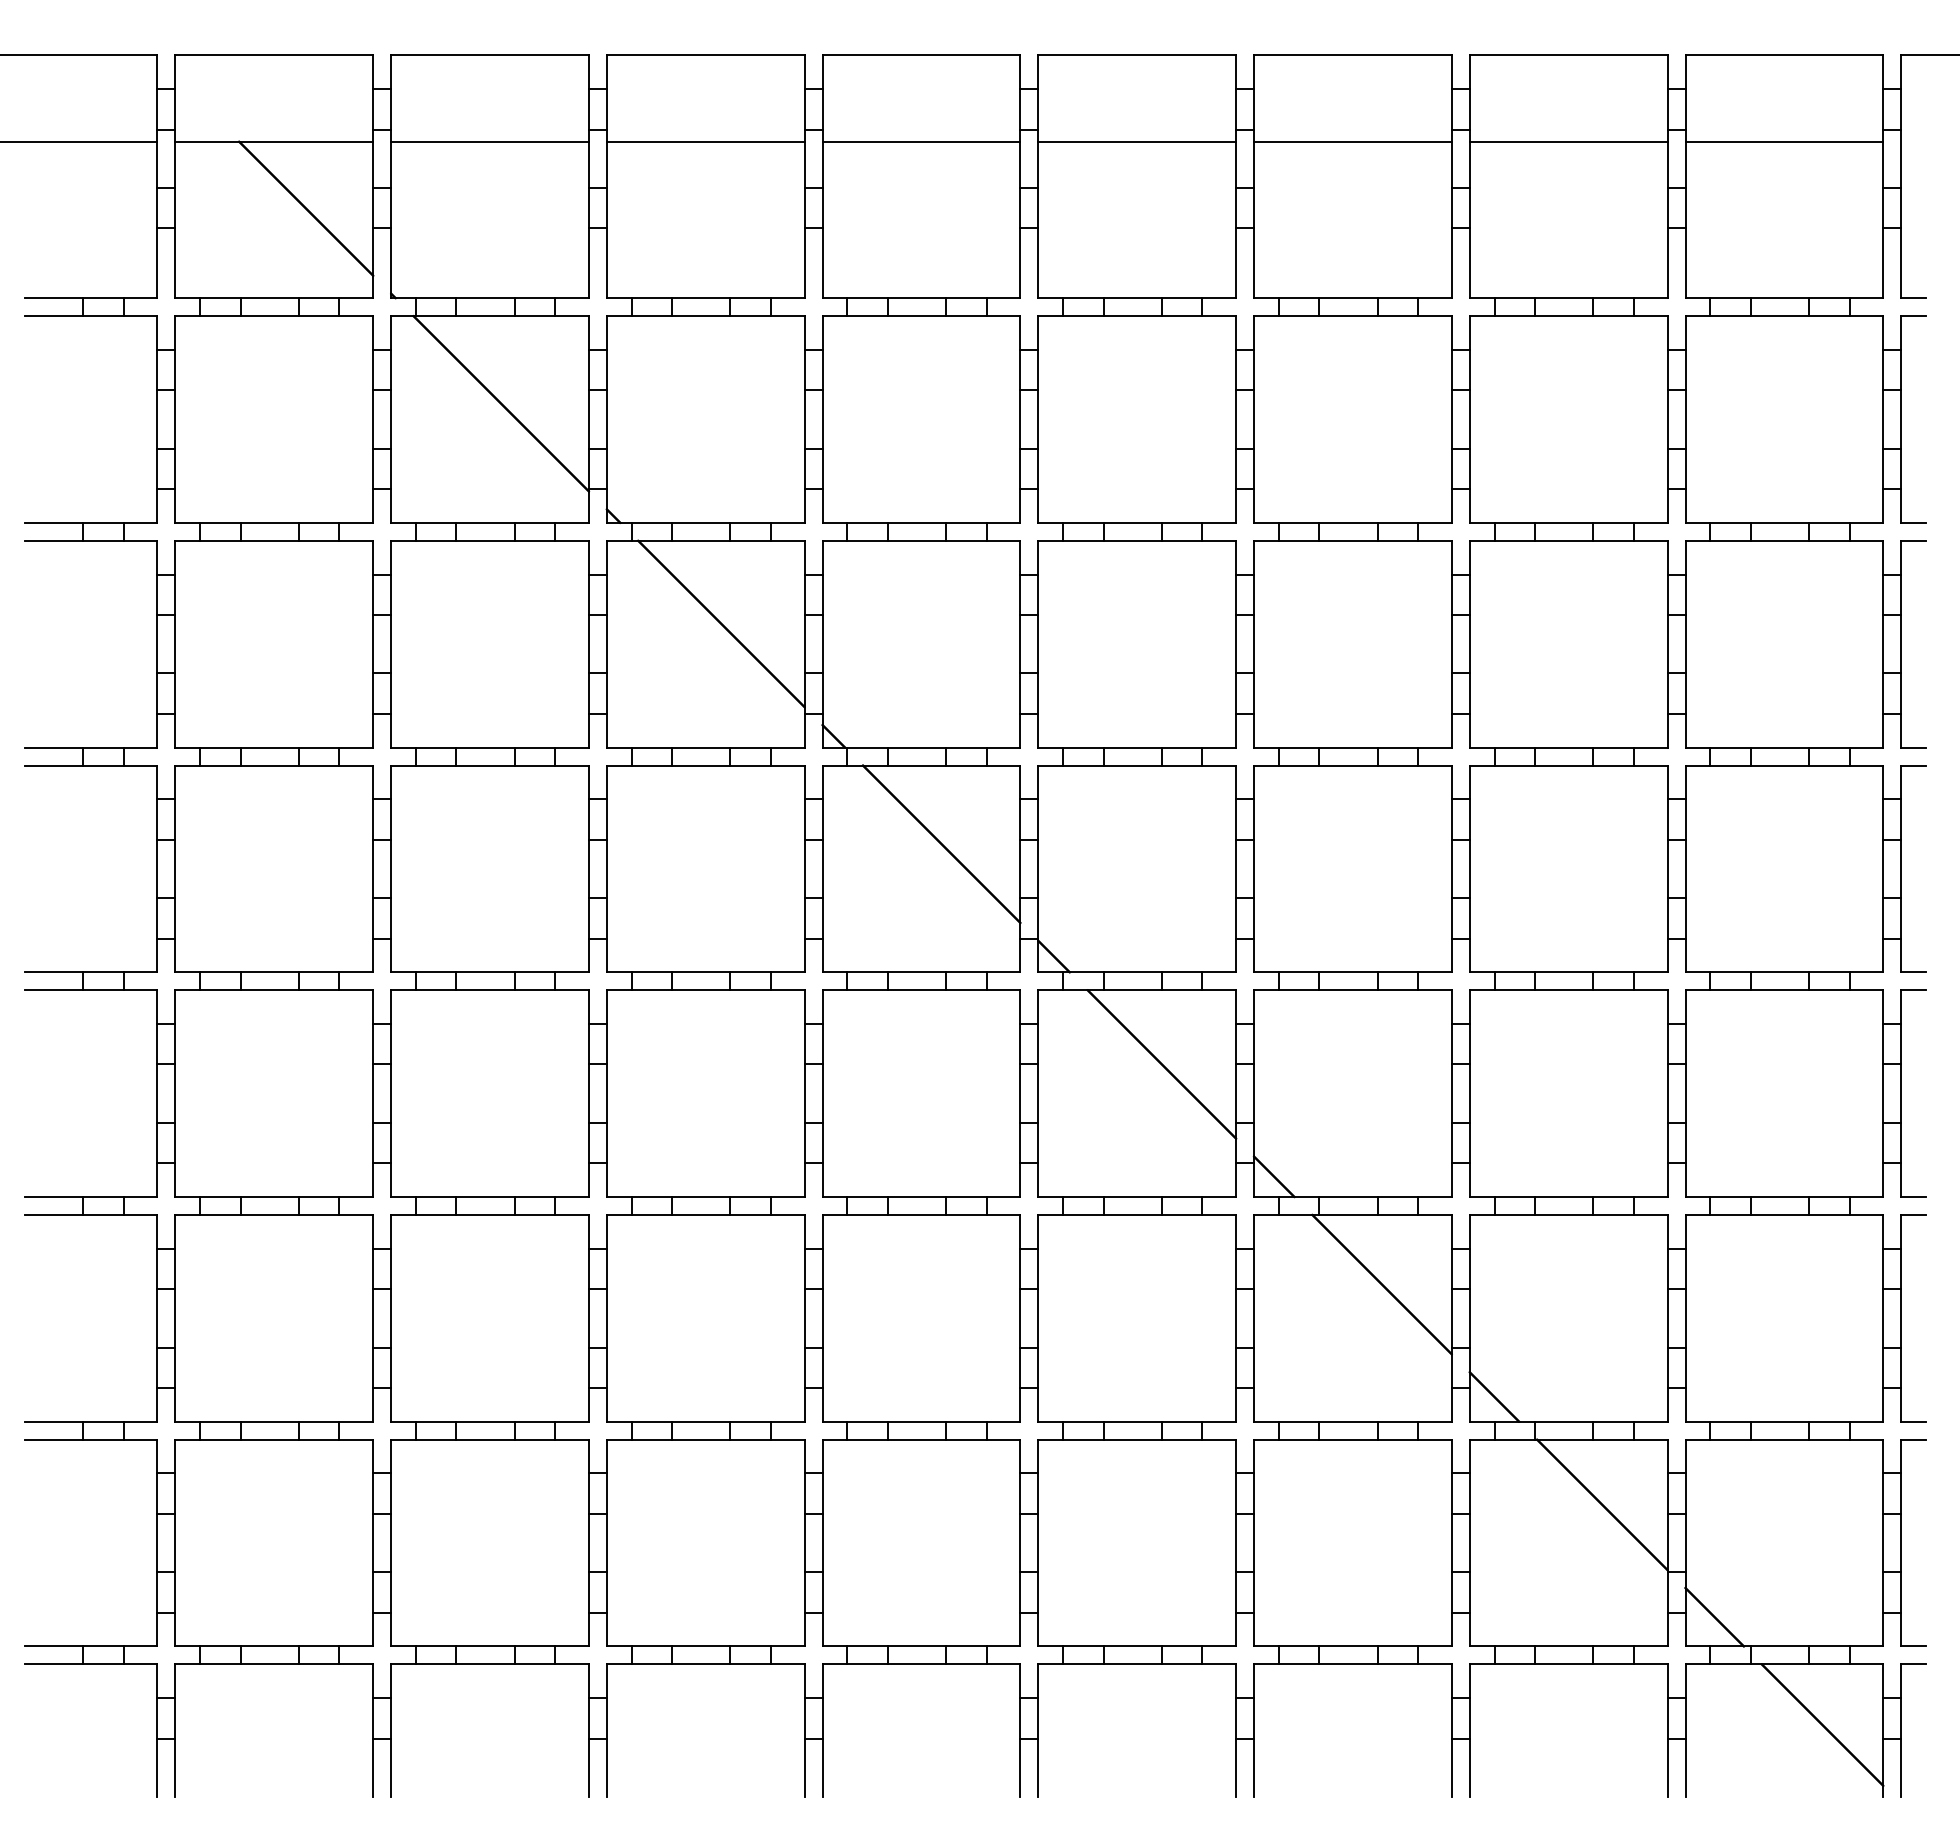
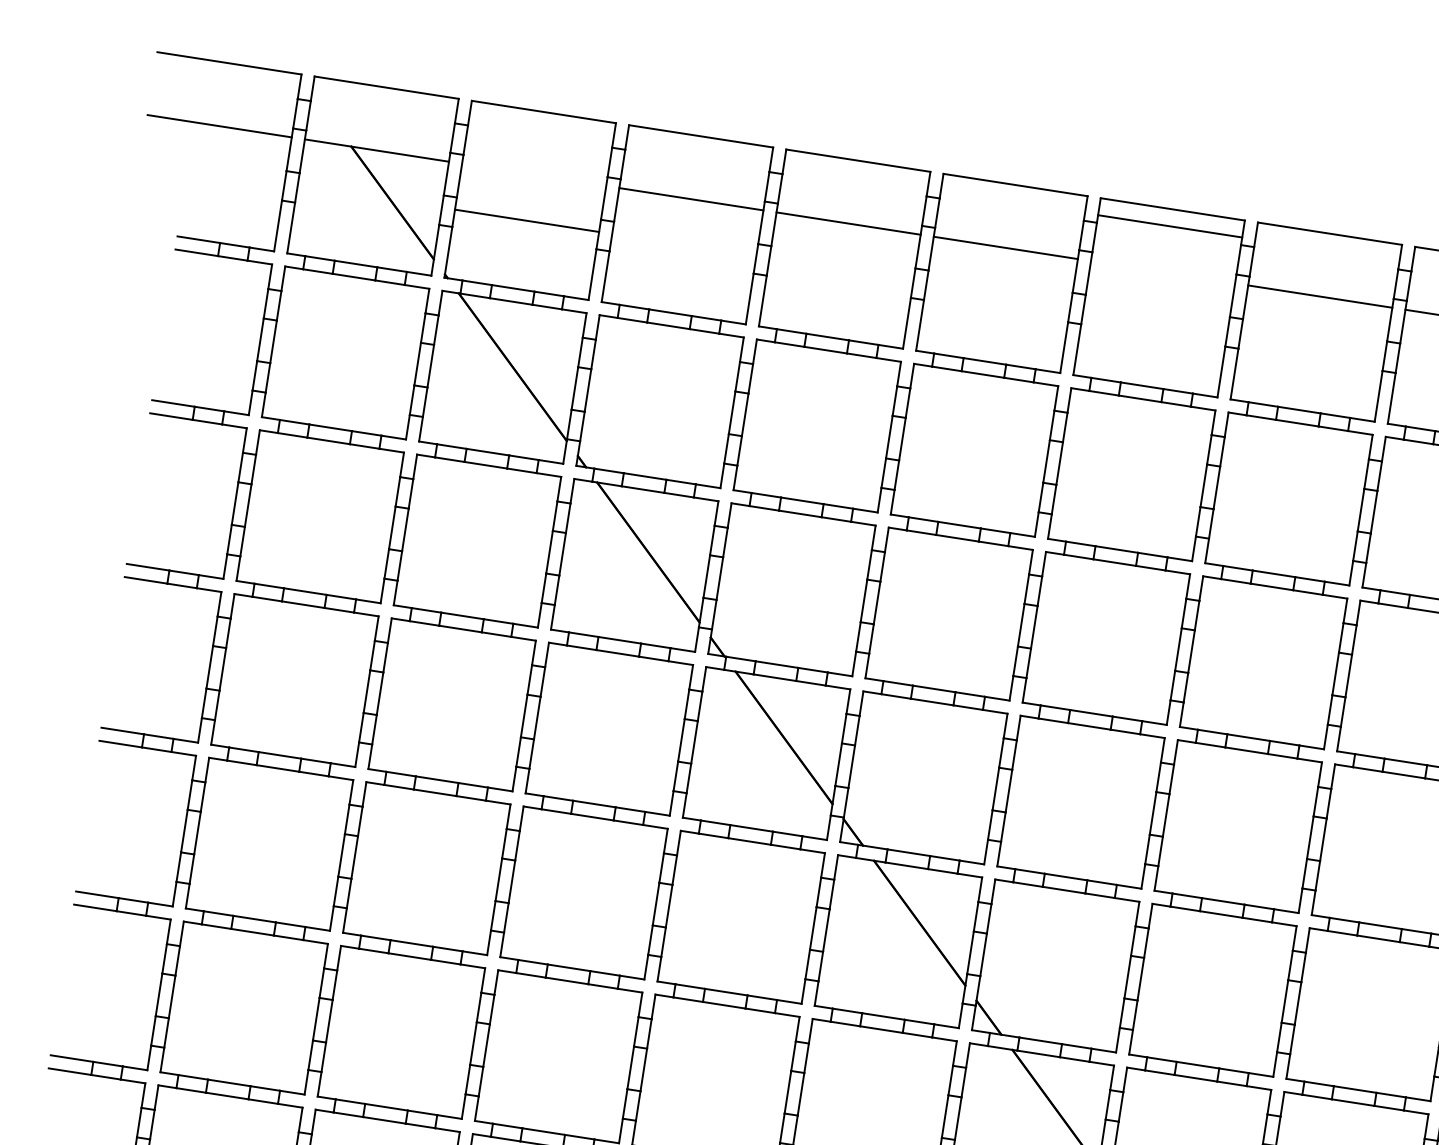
line: (489, 141) -> (526, 220), moved
line: (1352, 141) -> (1169, 226), moved

